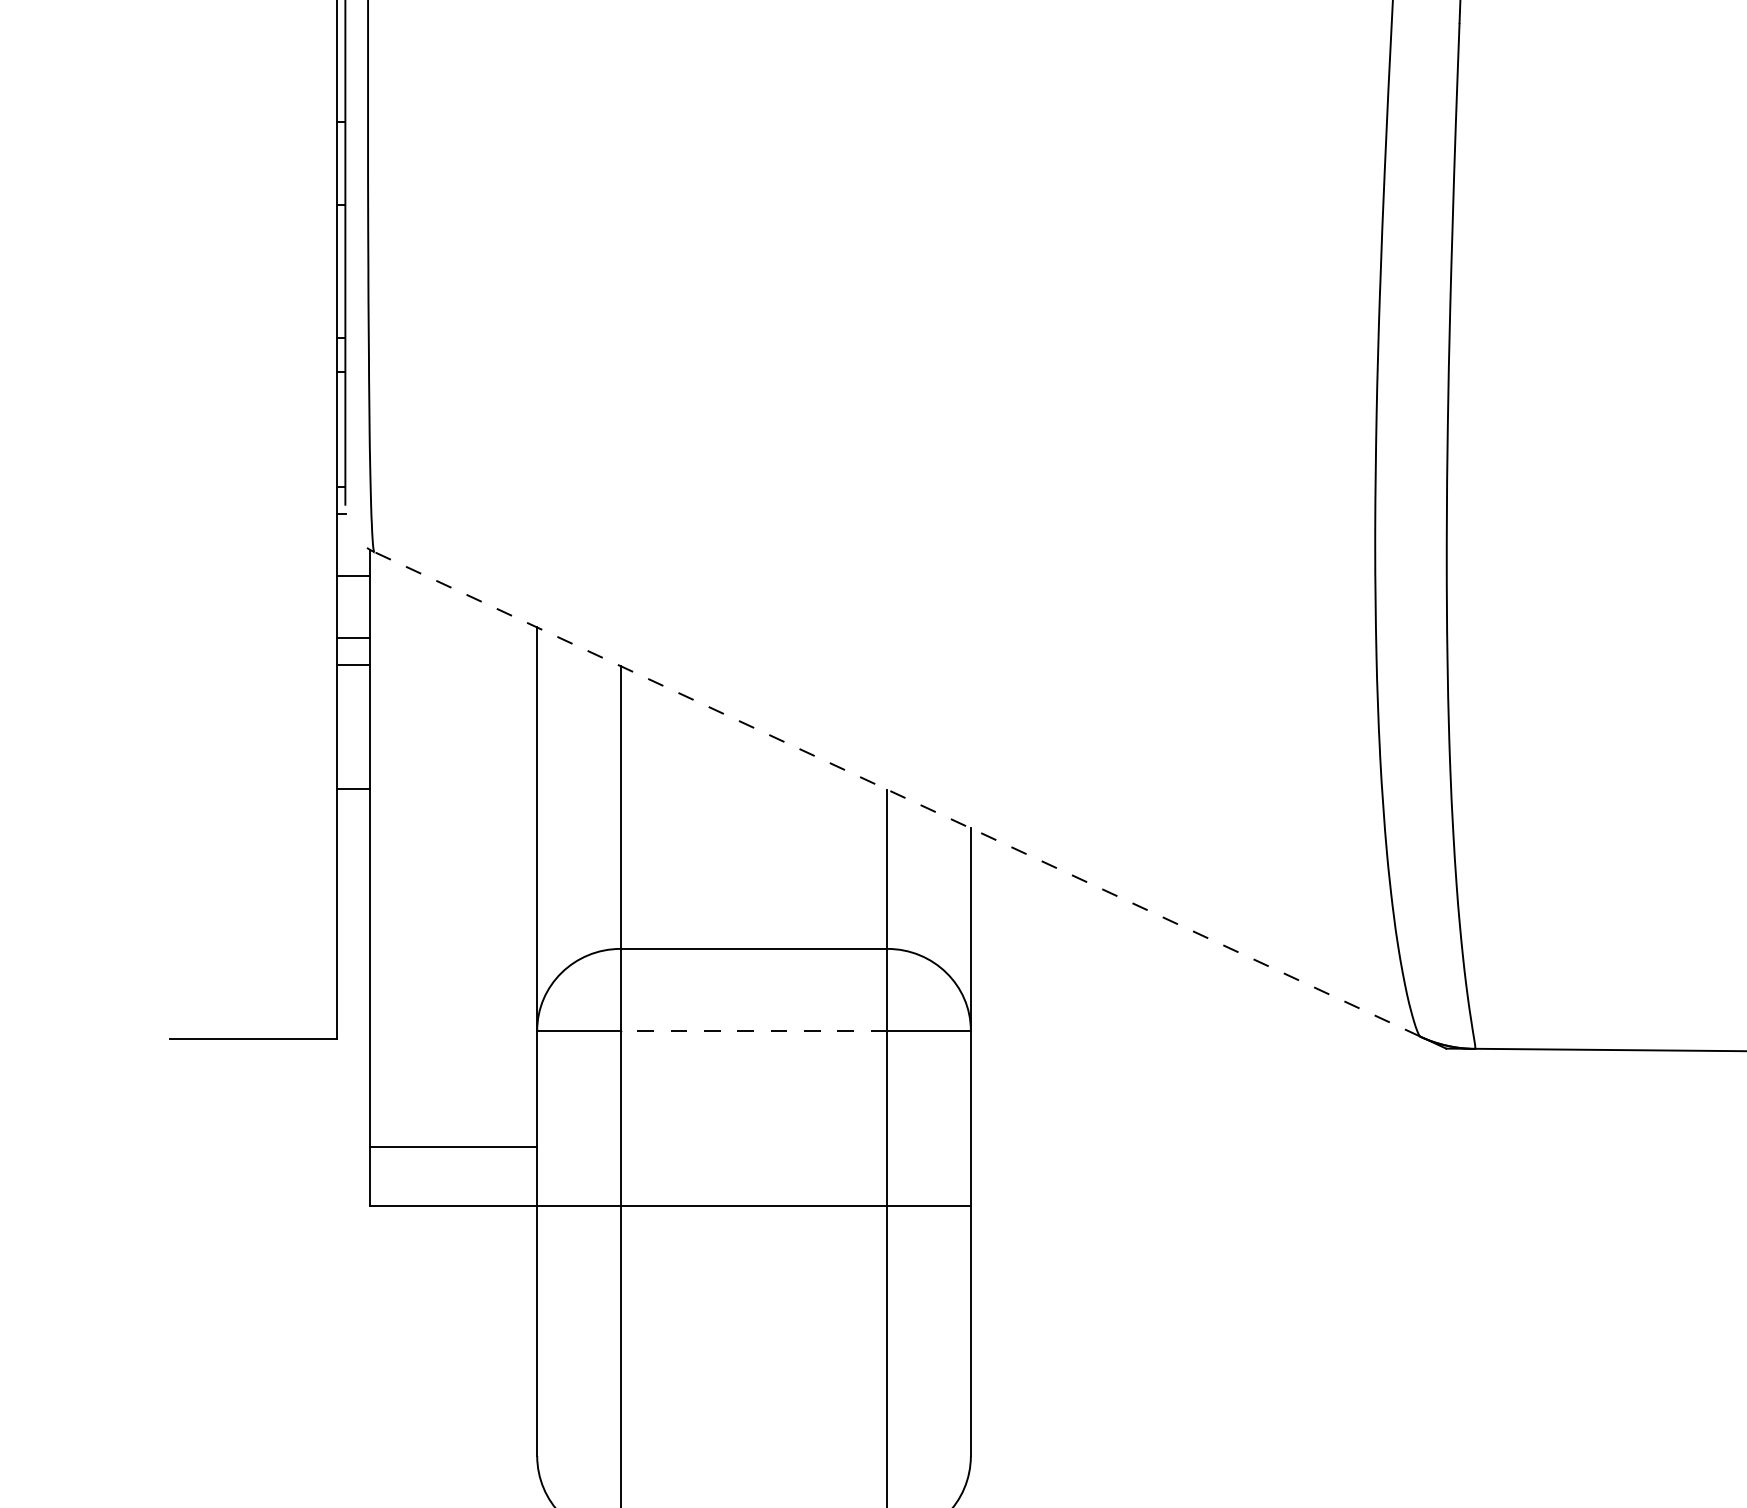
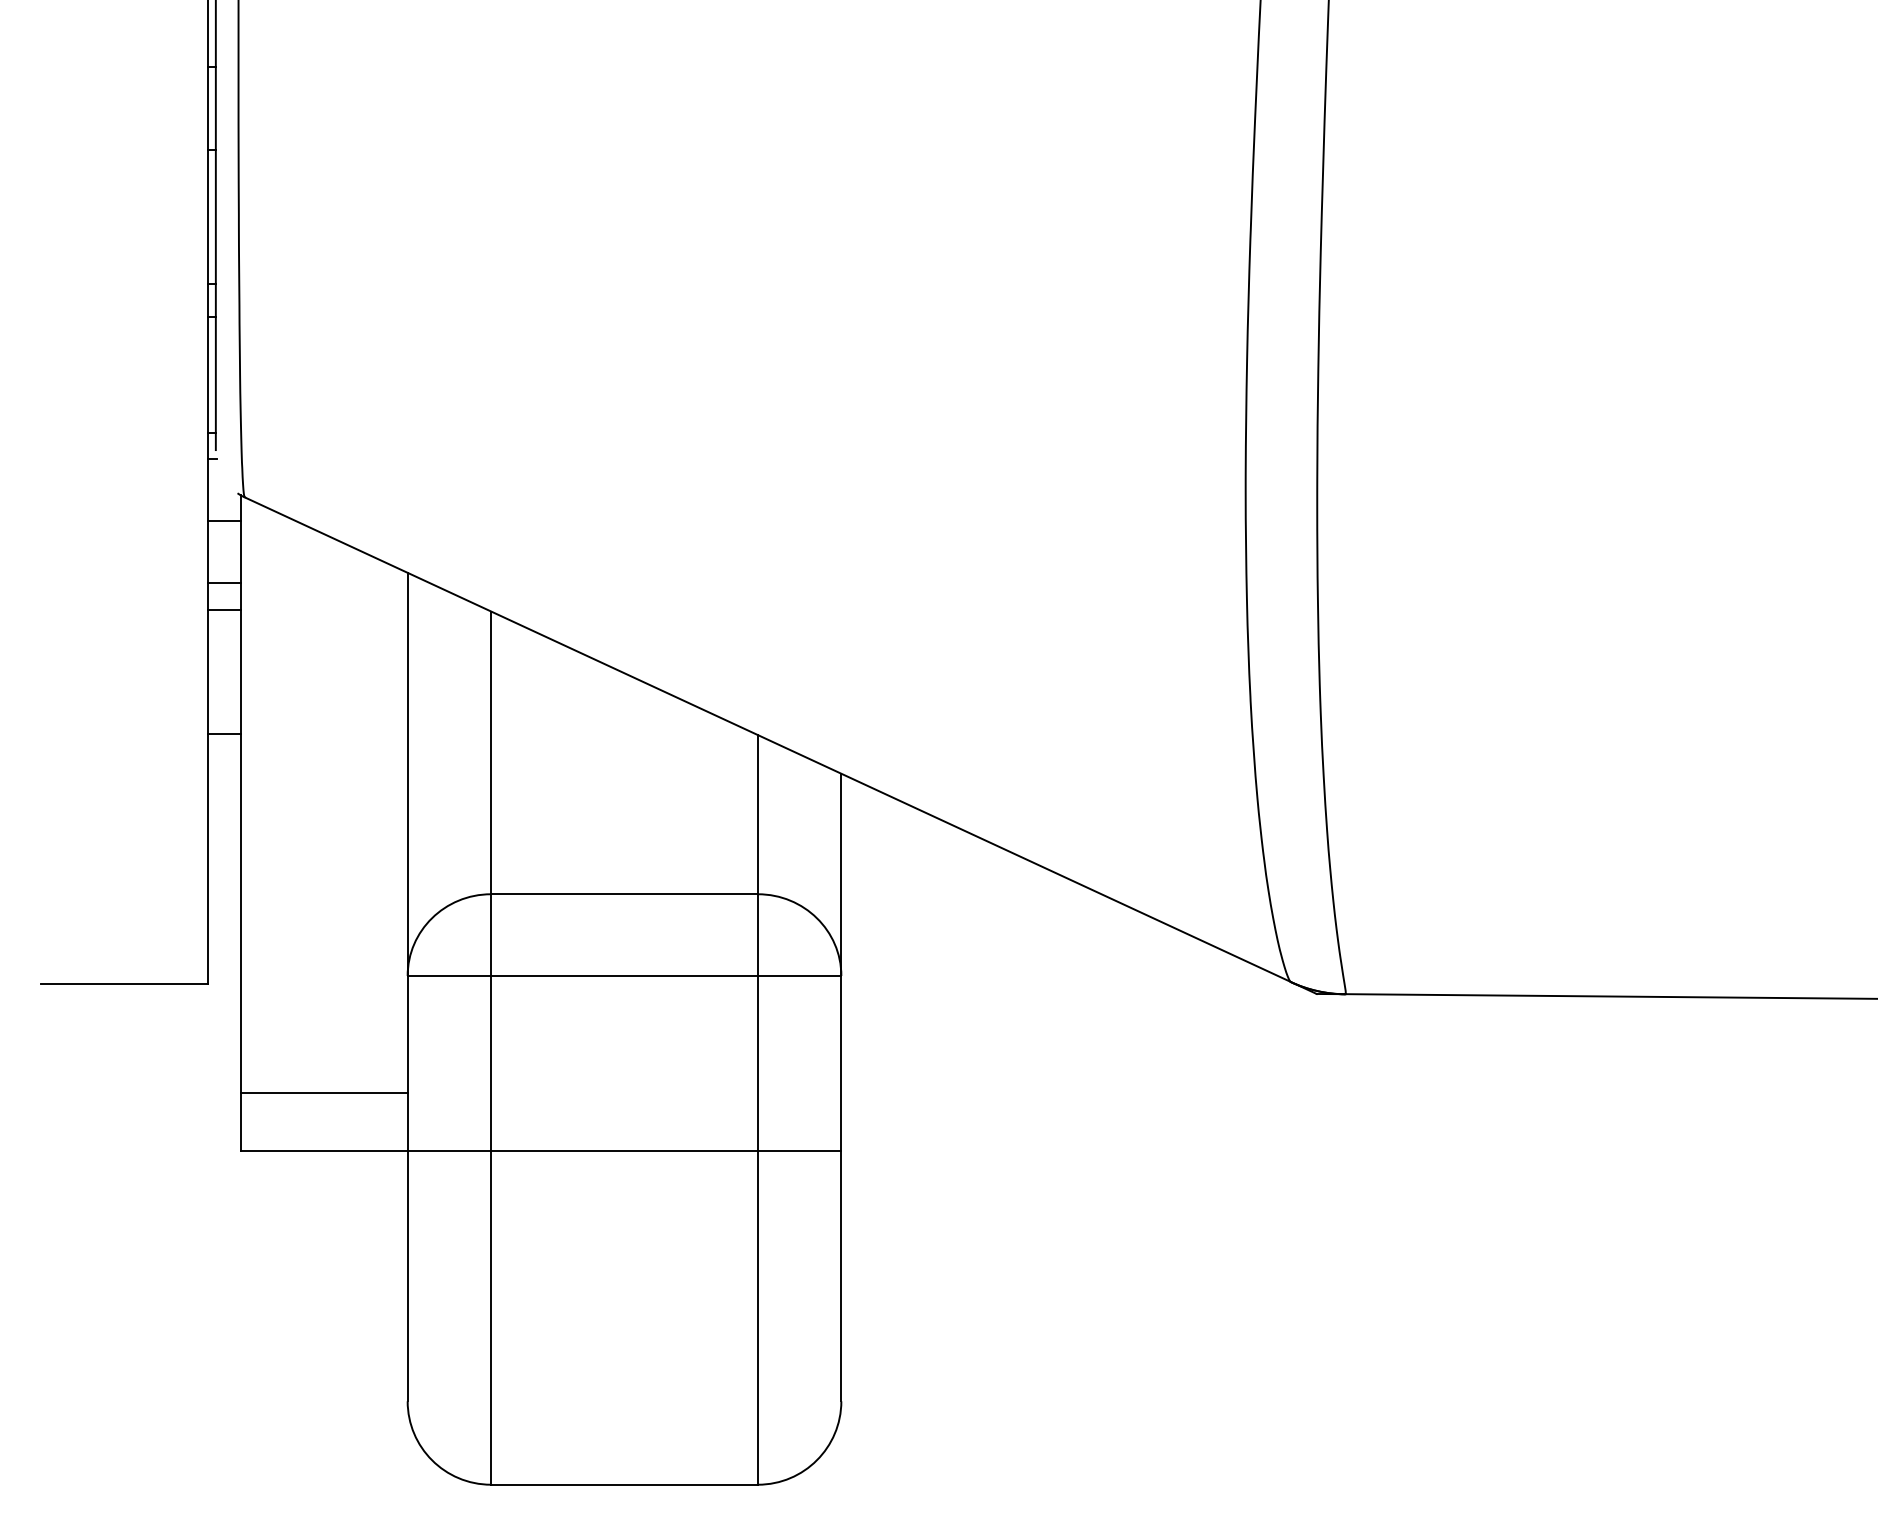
line: (897, 794) -> (767, 739), dashed -> solid
line: (754, 1030) -> (624, 975), dashed -> solid

